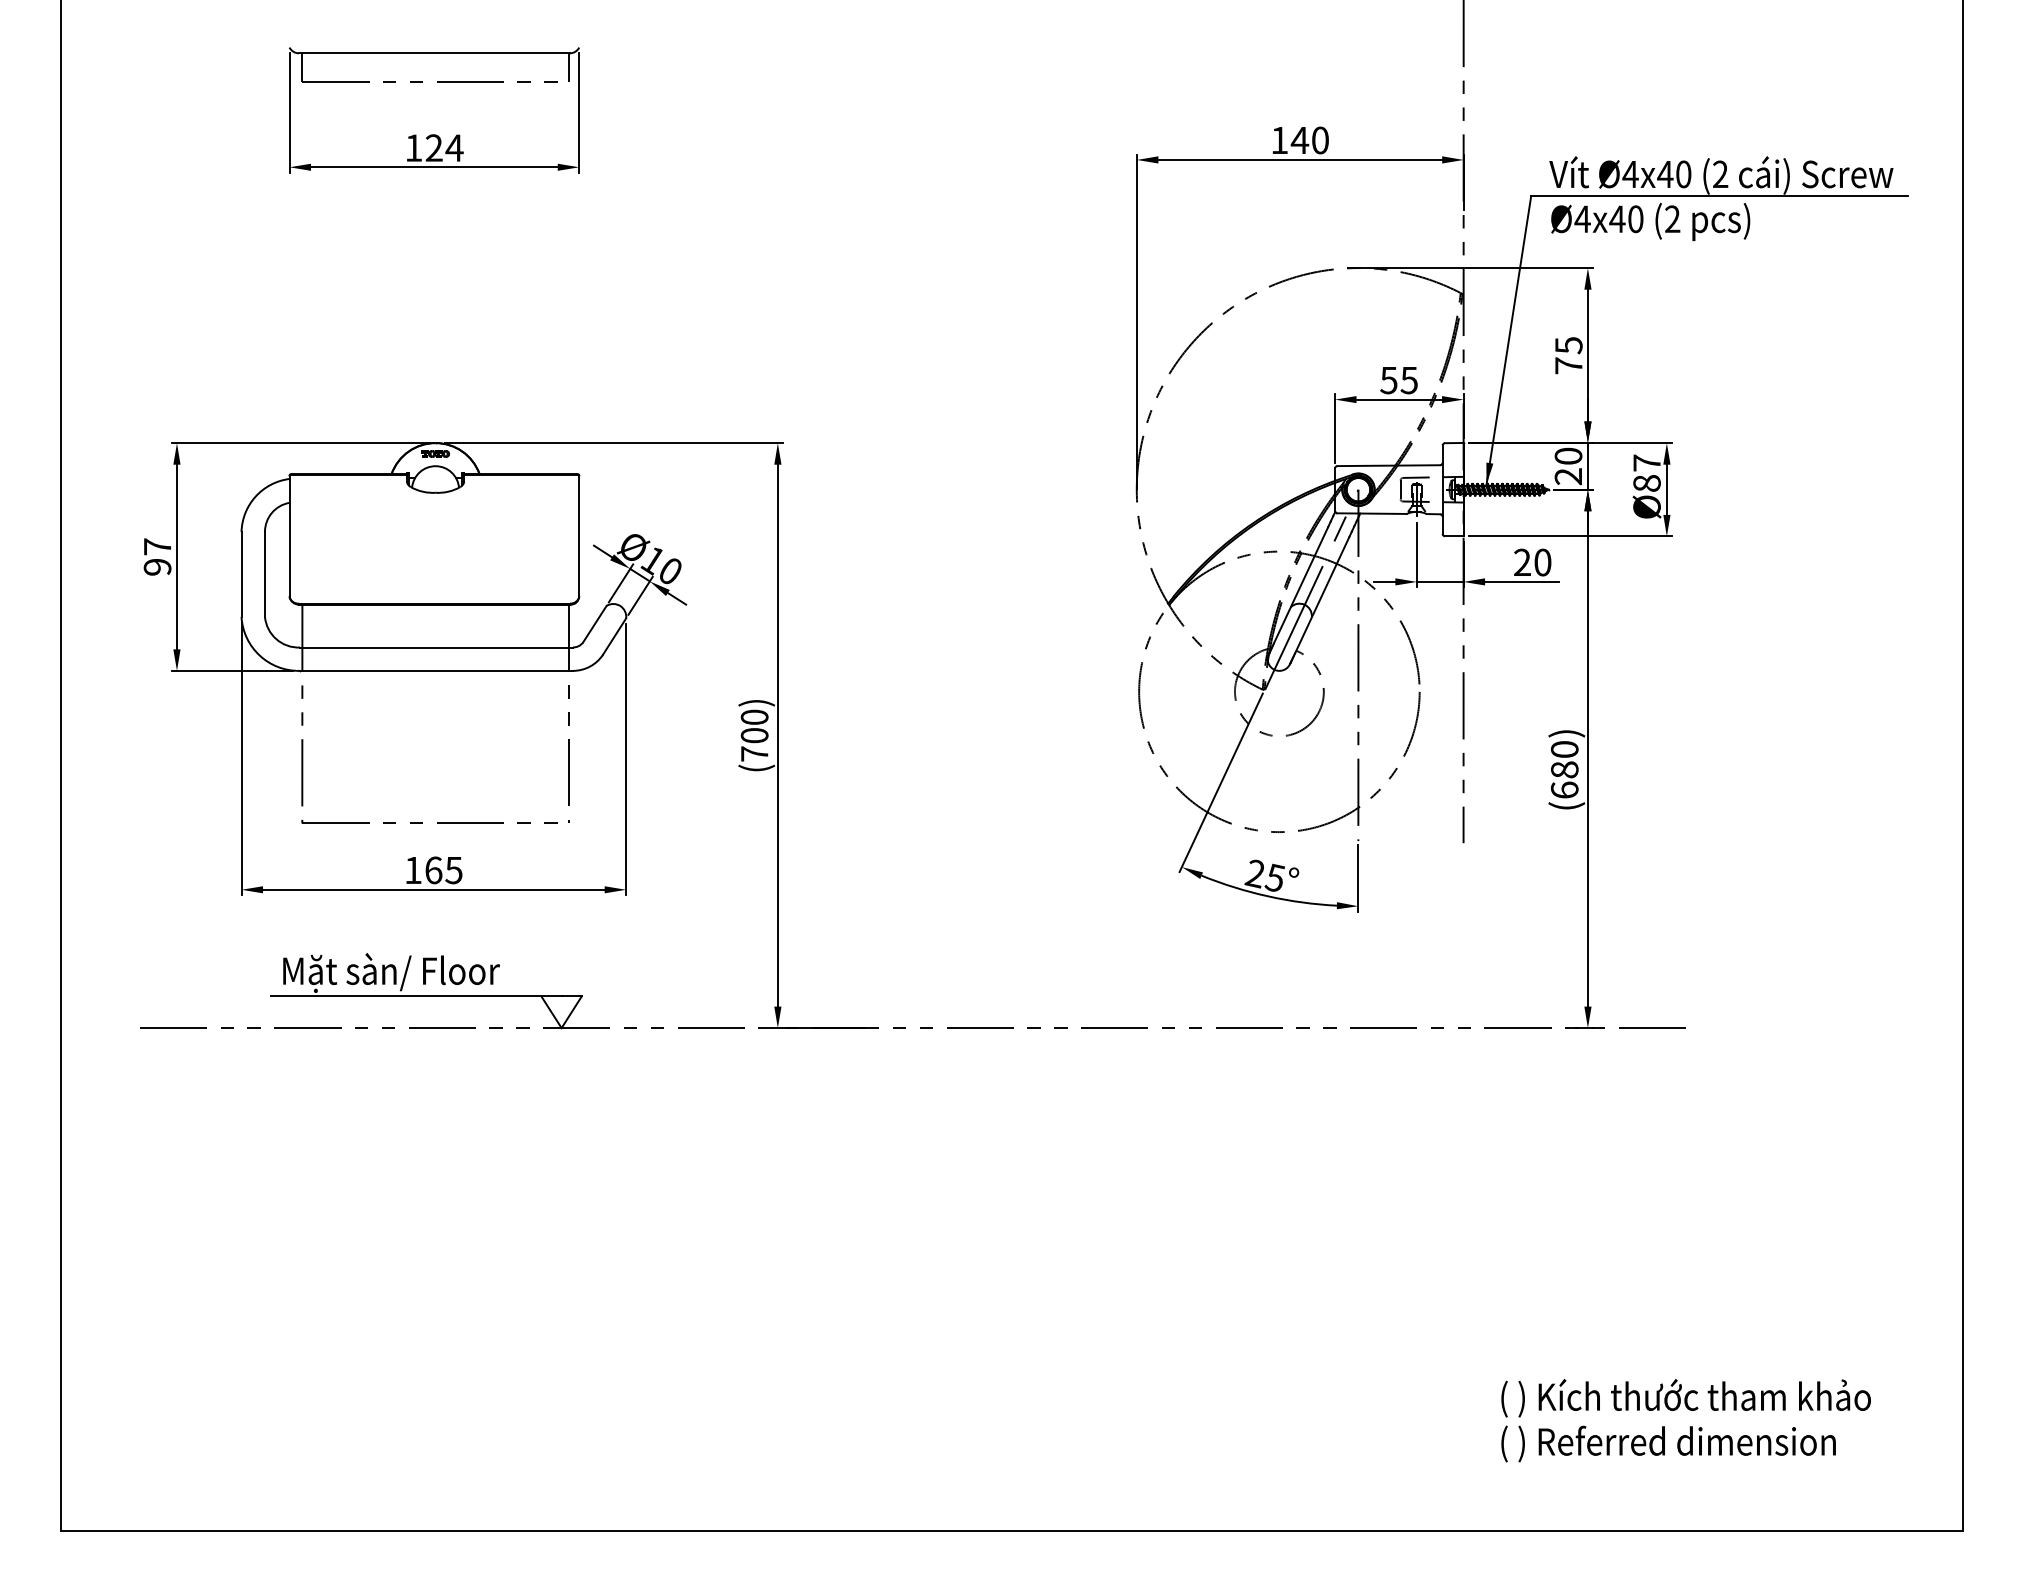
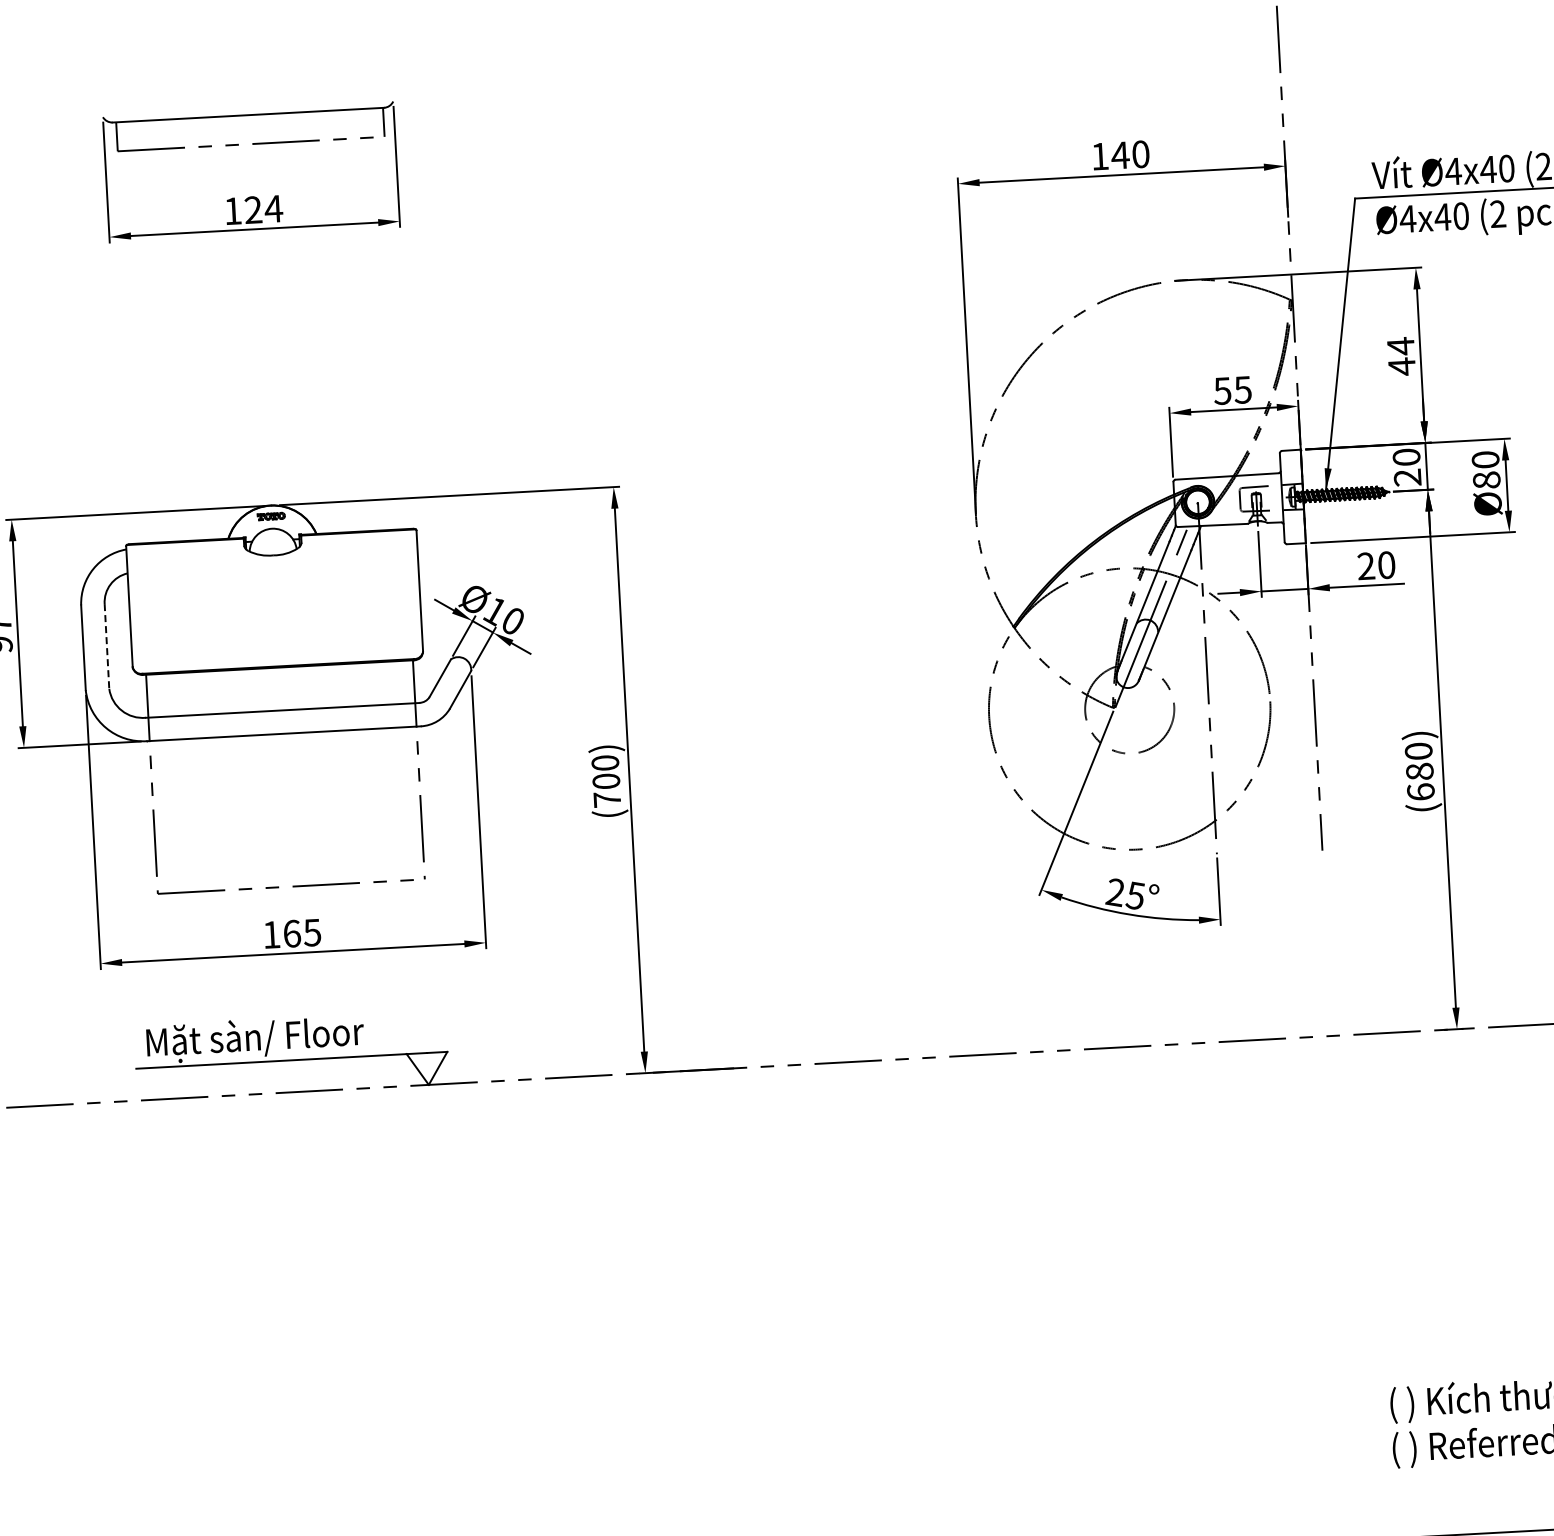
text: (1568, 355) -> (1401, 356), 75 -> 44
text: (1646, 462) -> (1485, 459), Ø87 -> Ø80
line: (264, 574) -> (106, 646), solid -> dashed

